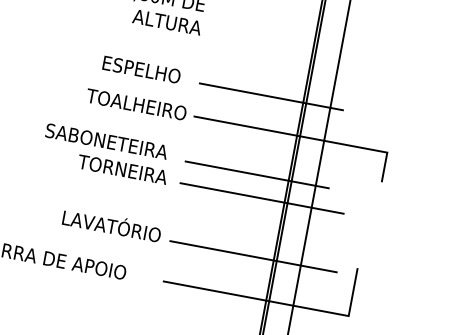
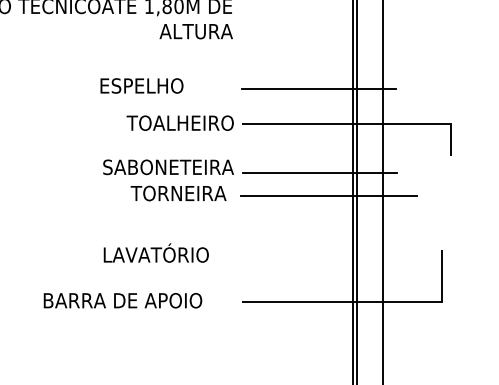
text: (141, 69) -> (141, 85), moved
text: (106, 141) -> (168, 167), moved
text: (111, 224) -> (155, 252), moved
line: (253, 256) -> (331, 258), removed

